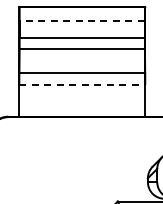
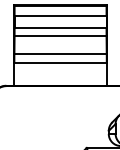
line: (82, 21) -> (60, 15), dashed -> solid
line: (82, 85) -> (60, 62), dashed -> solid

